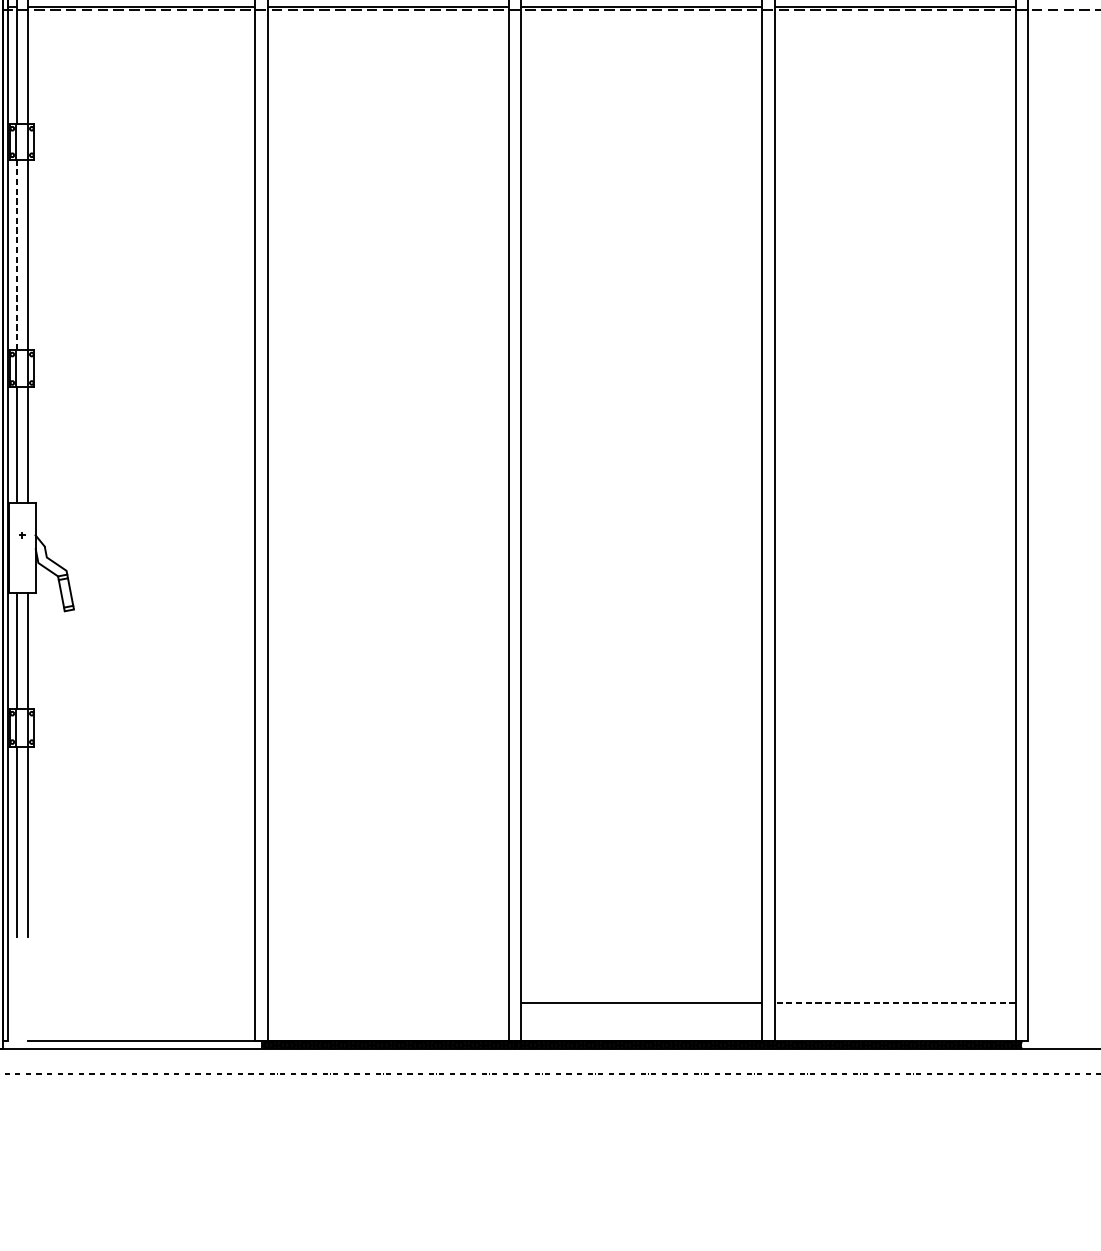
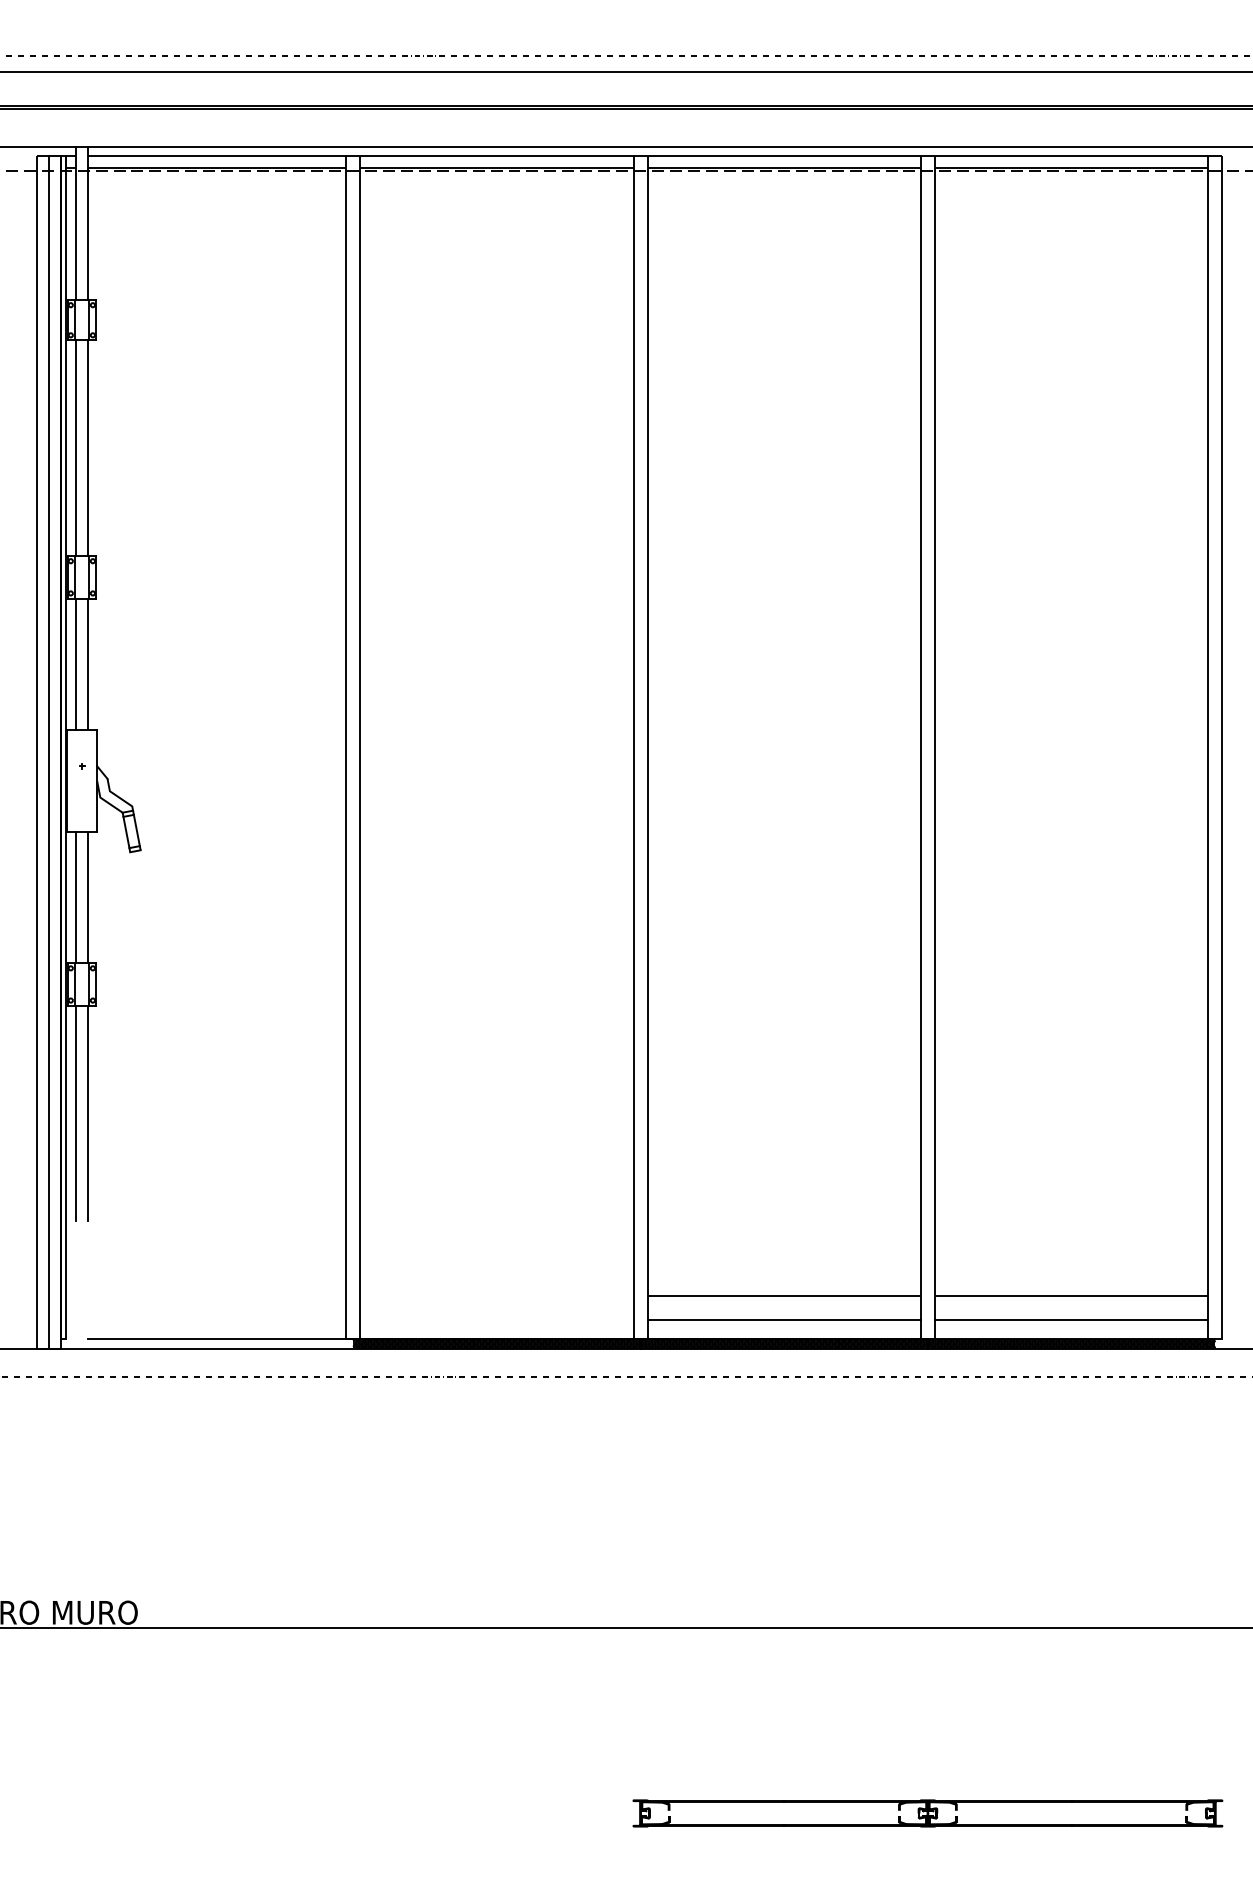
line: (16, 255) -> (75, 448), dashed -> solid
line: (895, 1003) -> (1071, 1296), dashed -> solid
line: (641, 1023) -> (783, 1319), added
line: (895, 1023) -> (1071, 1319), added

